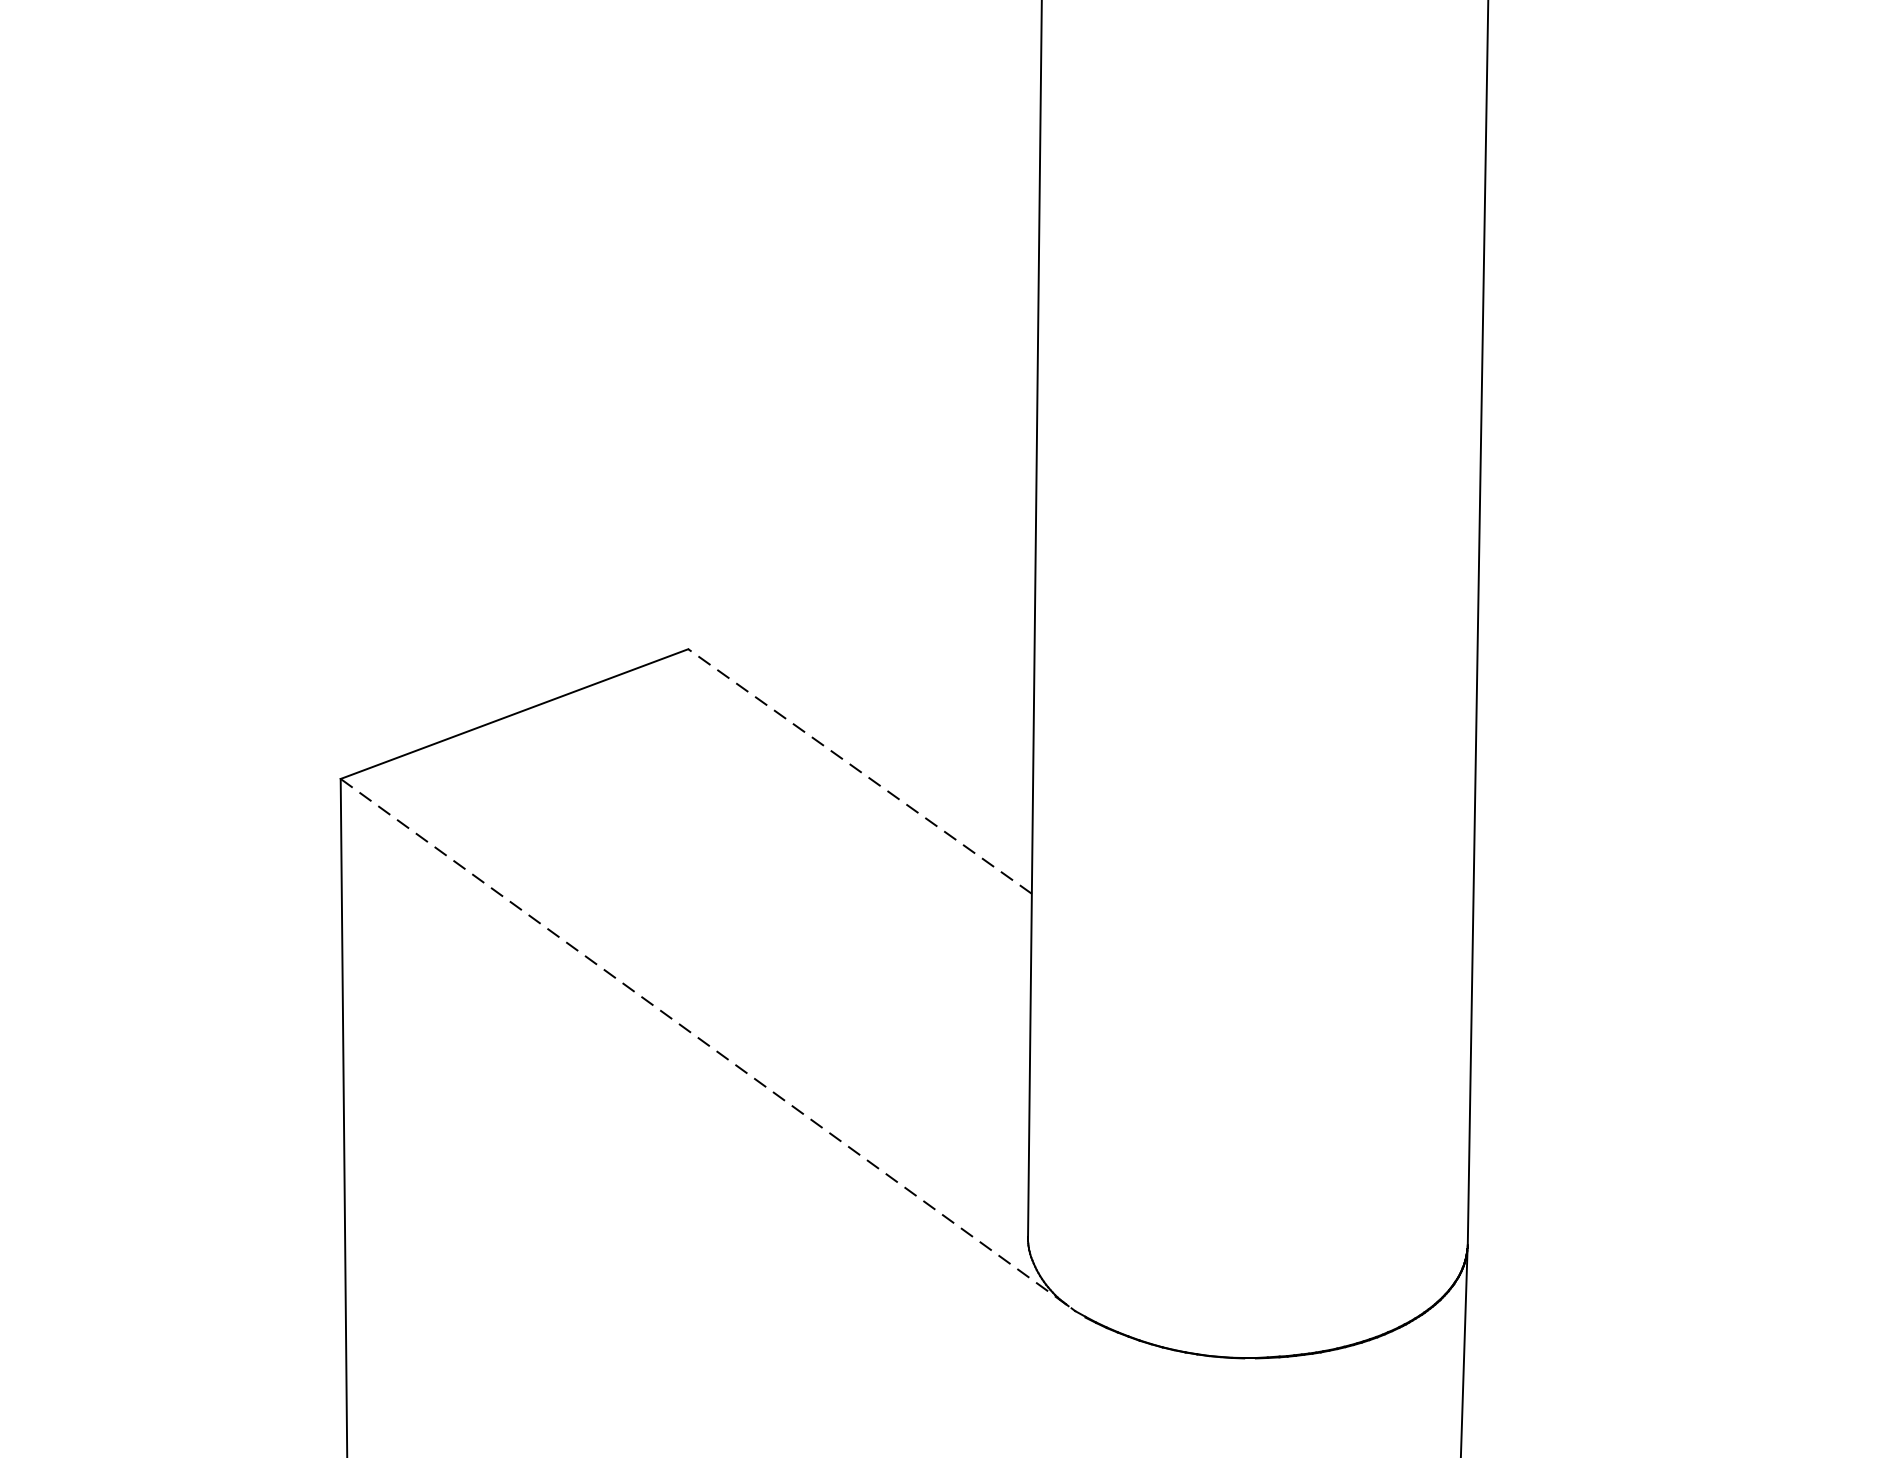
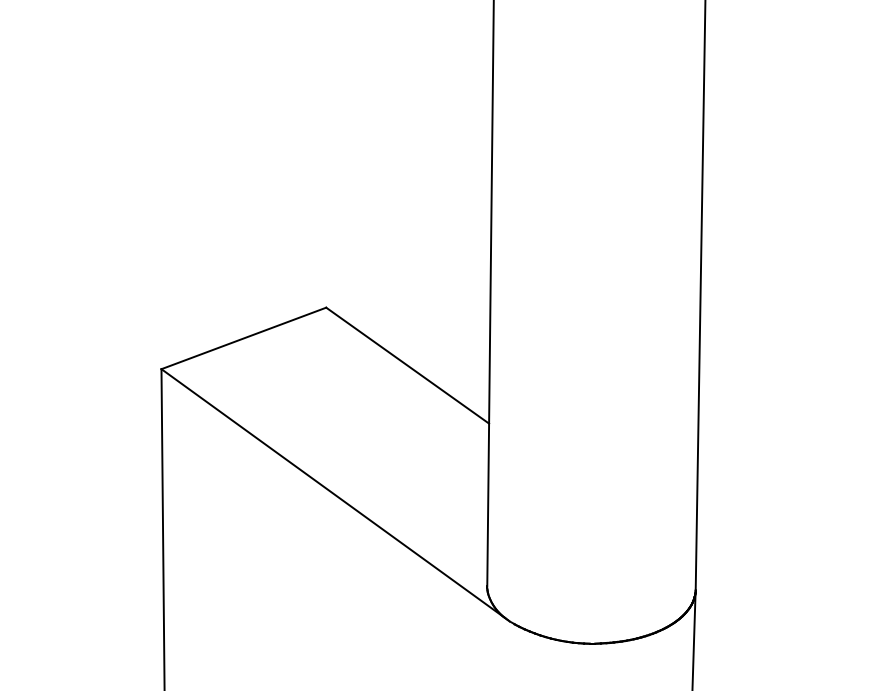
line: (859, 771) -> (407, 365), dashed -> solid
line: (705, 1043) -> (334, 494), dashed -> solid

